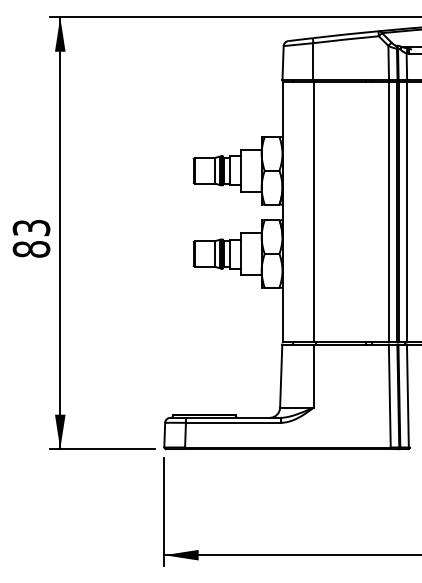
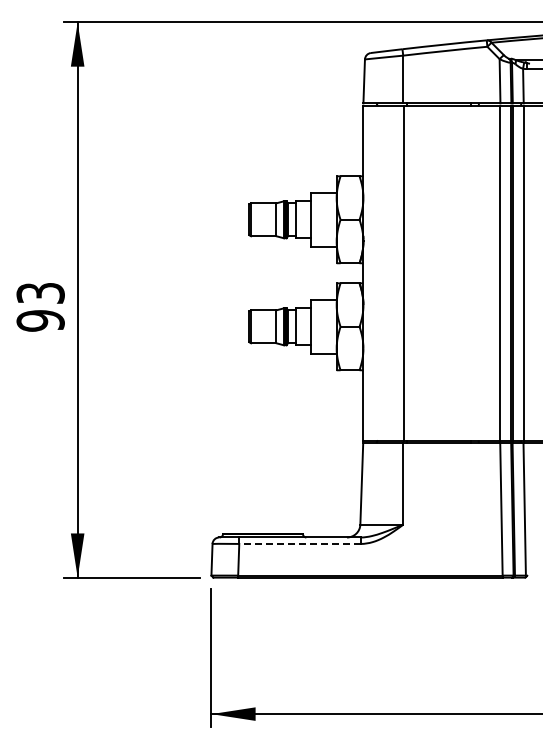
text: (31, 249) -> (40, 320), 83 -> 93
line: (233, 422) -> (300, 543), solid -> dashed

